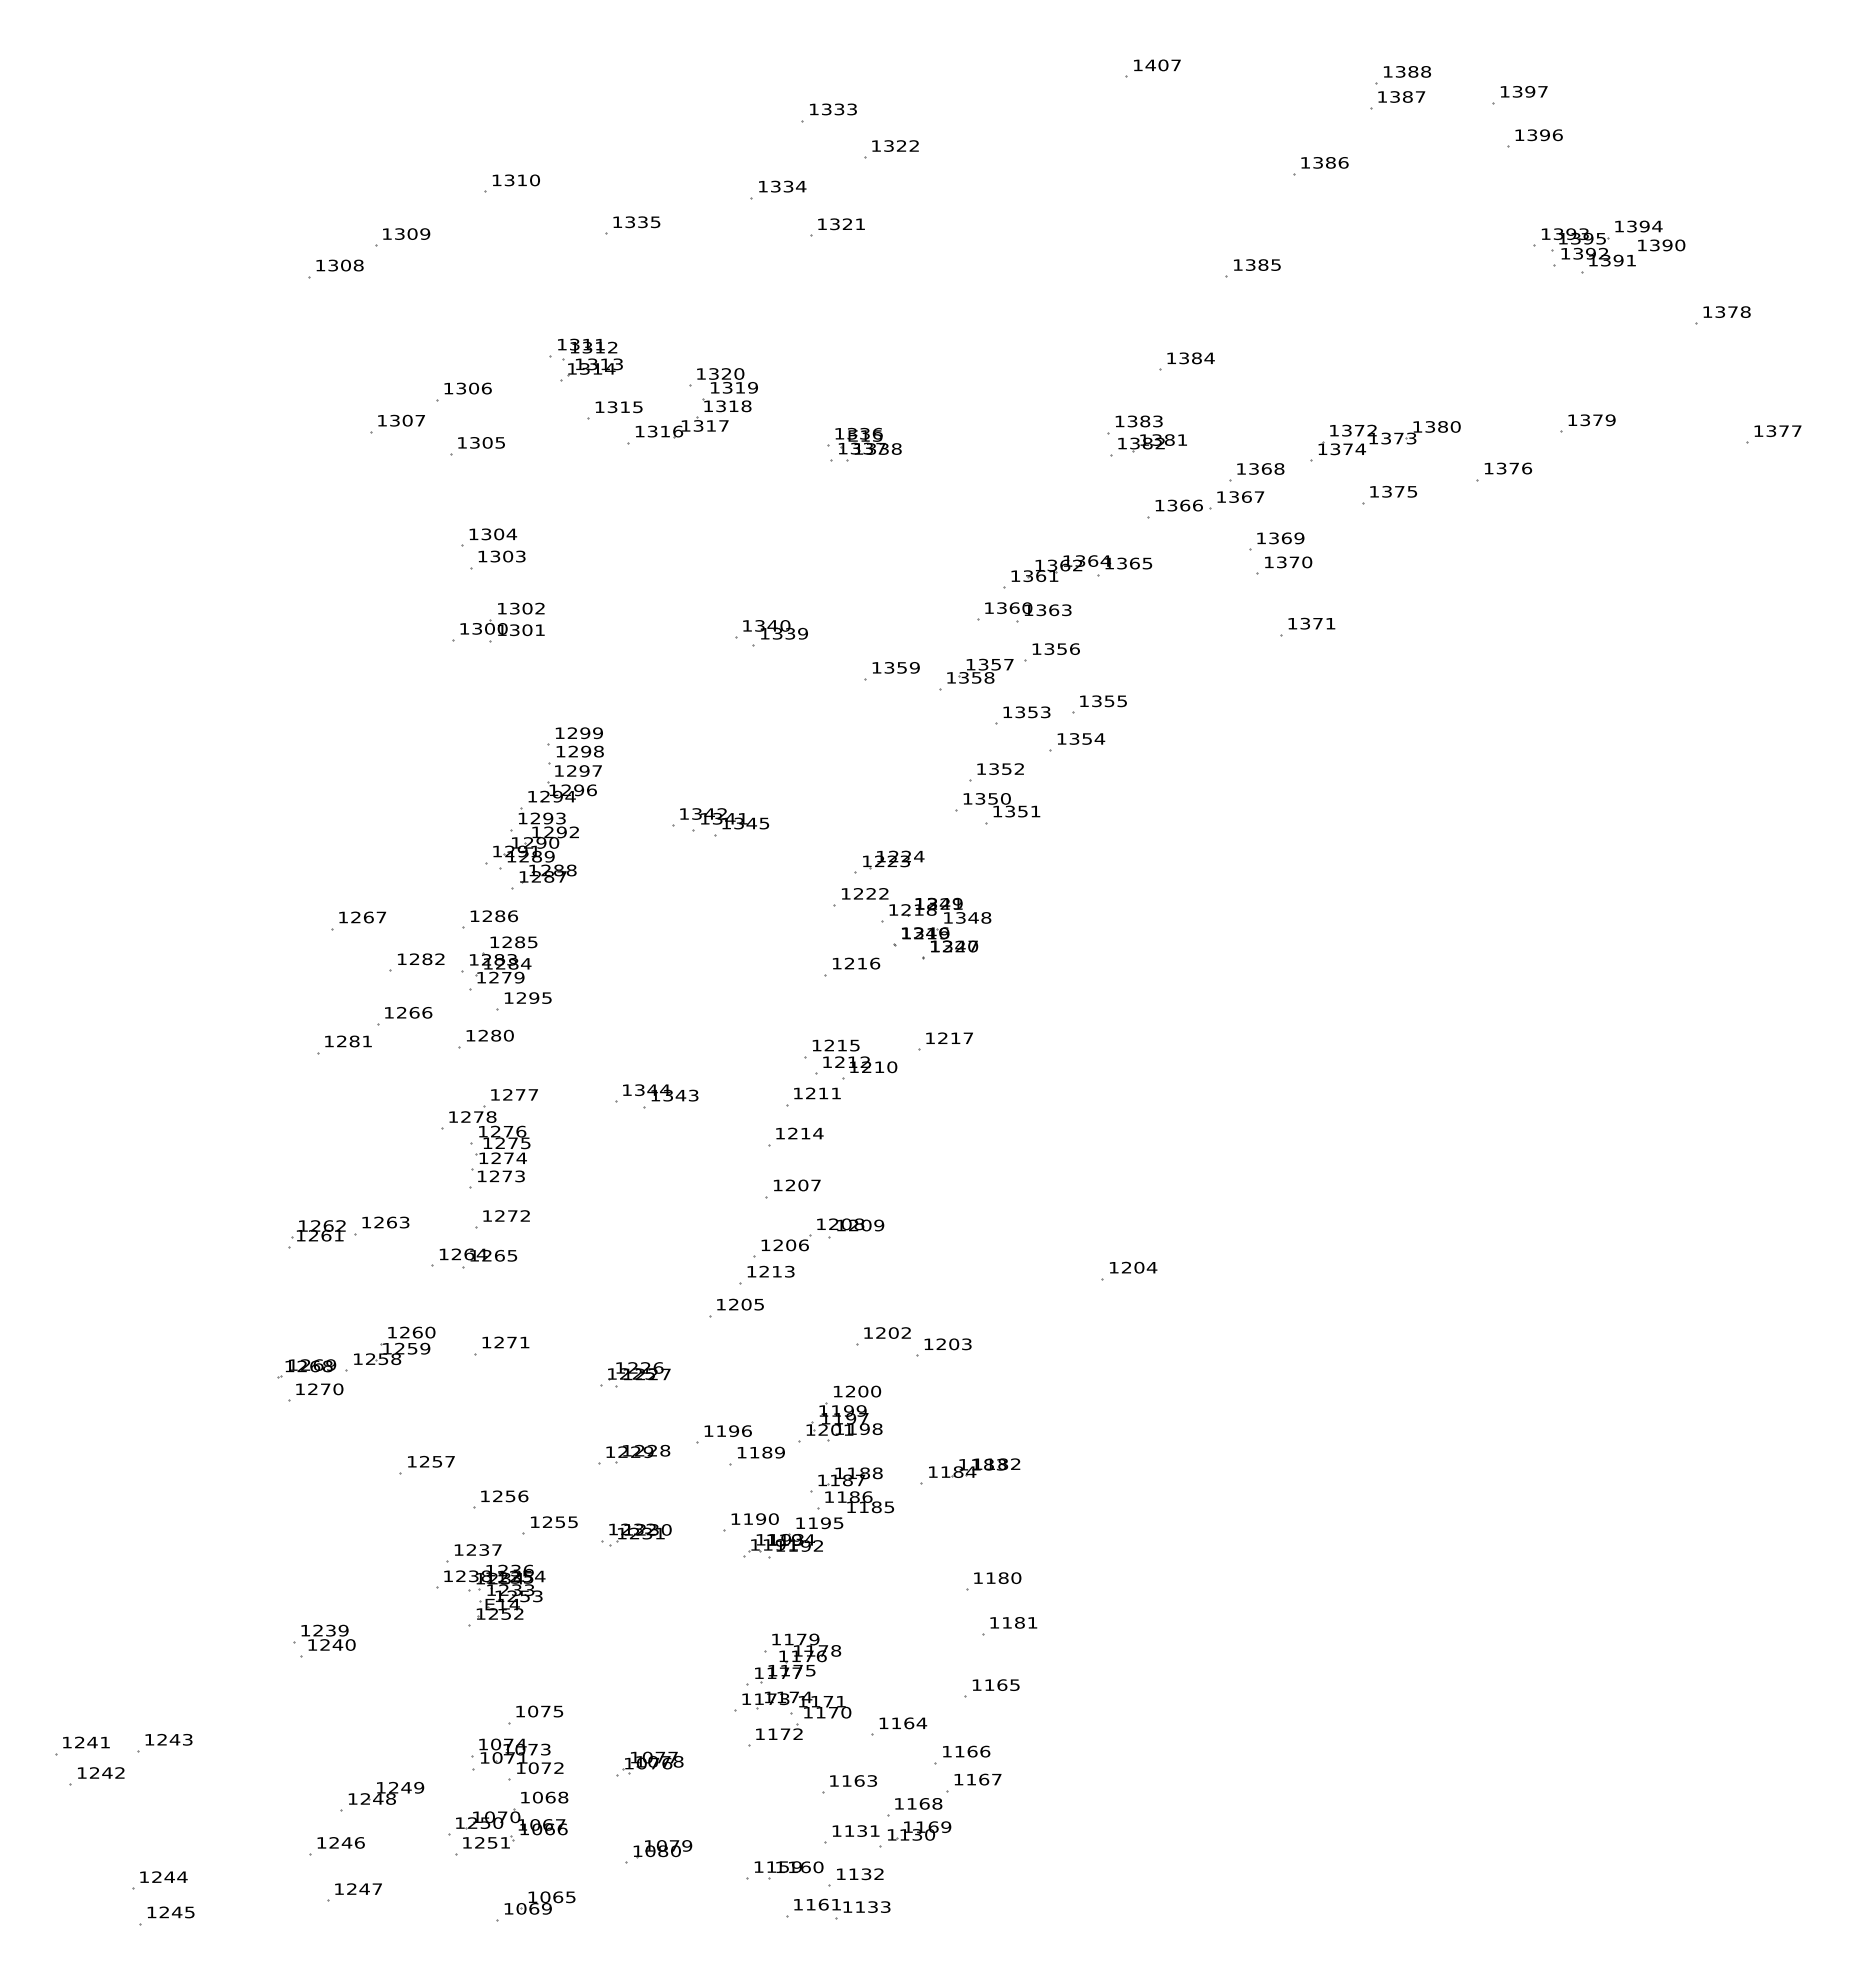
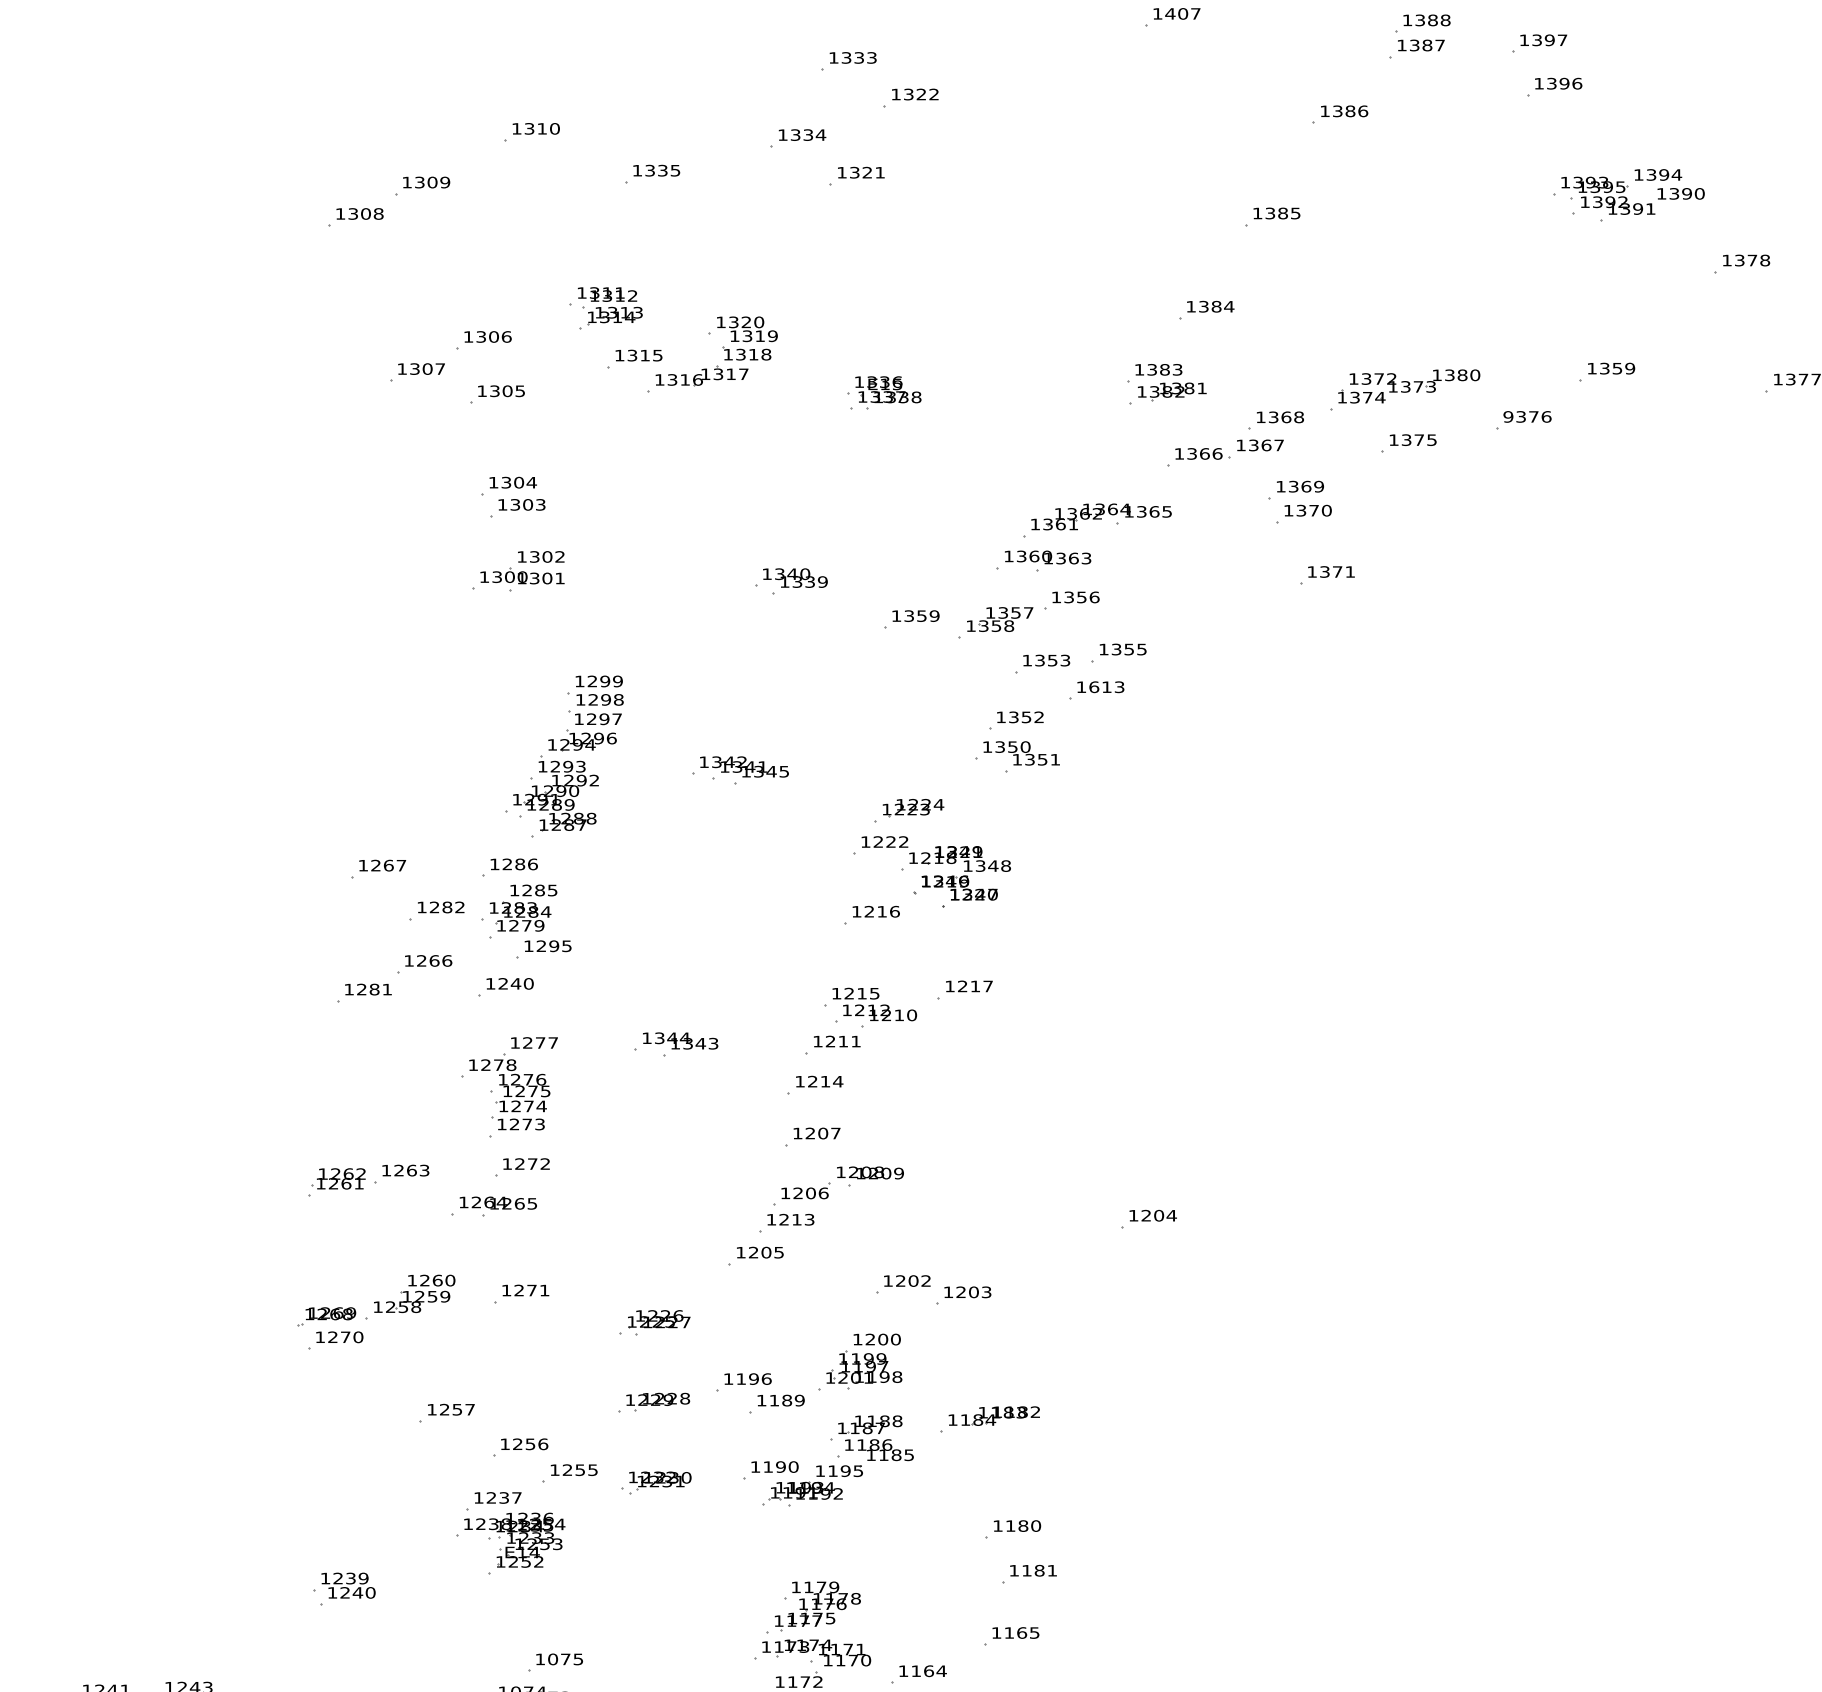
text: (1597, 420) -> (1617, 368), 1379 -> 1359
text: (1488, 468) -> (1508, 416), 1376 -> 9376
text: (1087, 738) -> (1107, 686), 1354 -> 1613
text: (495, 1035) -> (515, 983), 1280 -> 1240

